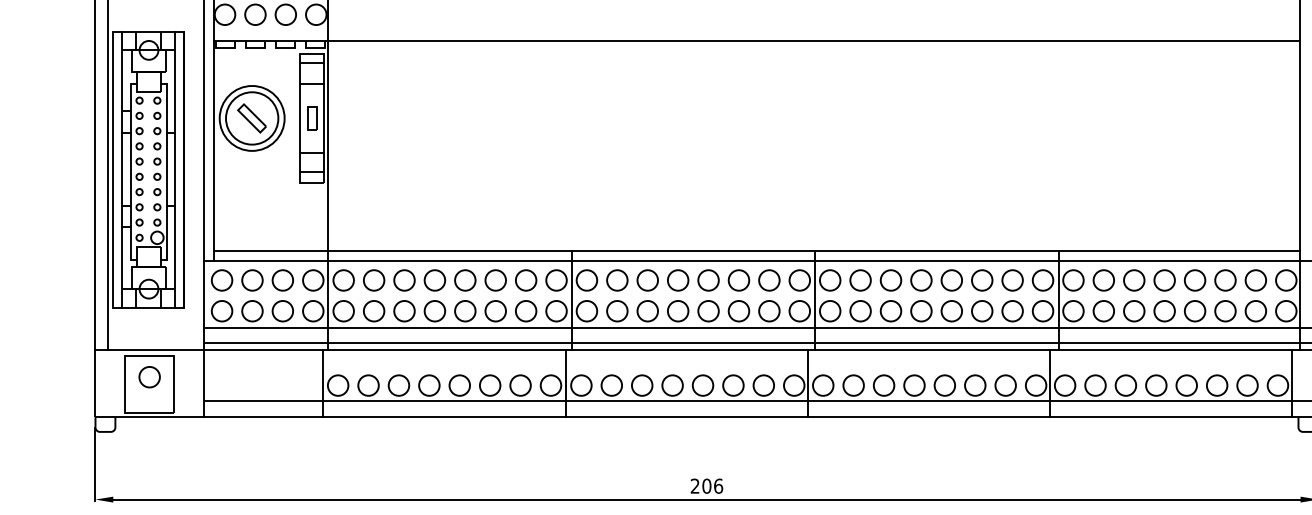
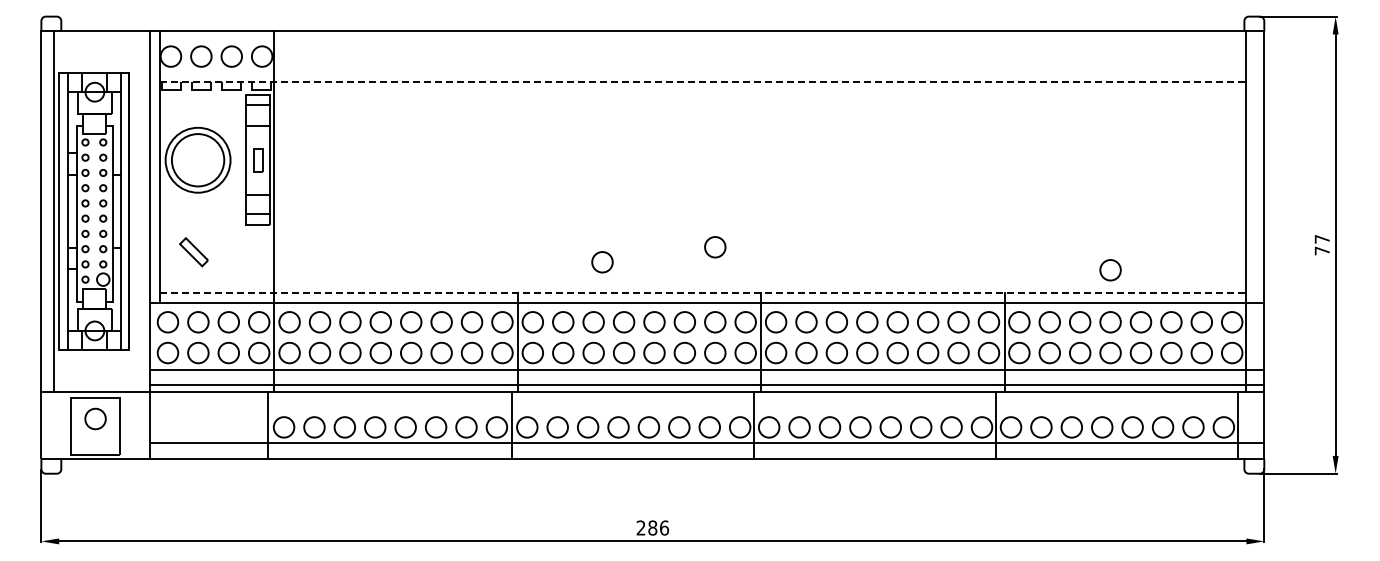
line: (757, 40) -> (703, 82), solid -> dashed
part: (251, 118) -> (193, 252), moved
circle: (769, 205) -> (715, 247), added
circle: (656, 220) -> (602, 262), added
circle: (1164, 228) -> (1110, 270), added
line: (757, 250) -> (703, 292), solid -> dashed
text: (706, 485) -> (652, 527), 206 -> 286

